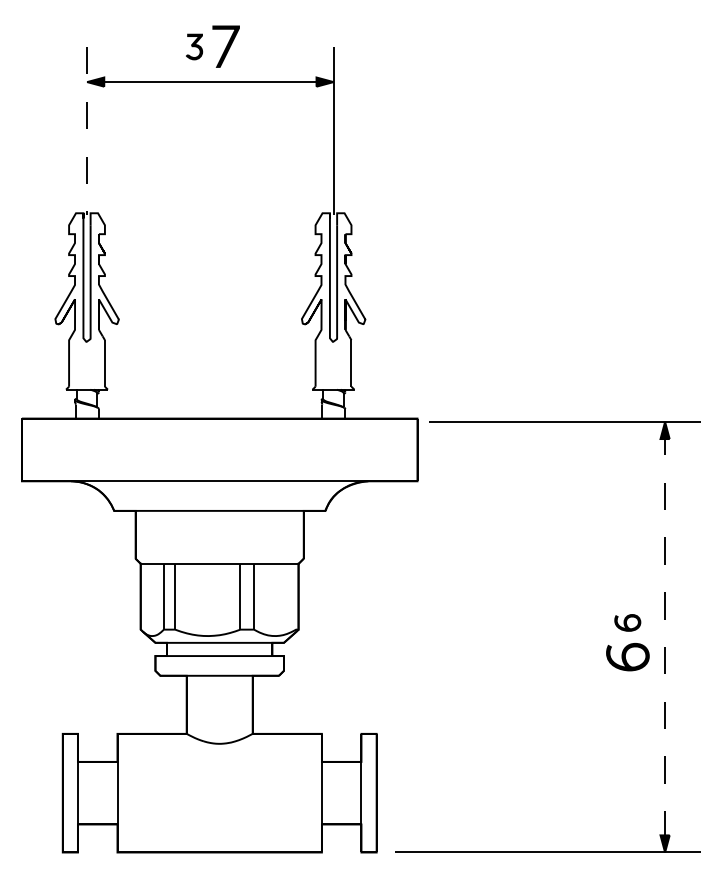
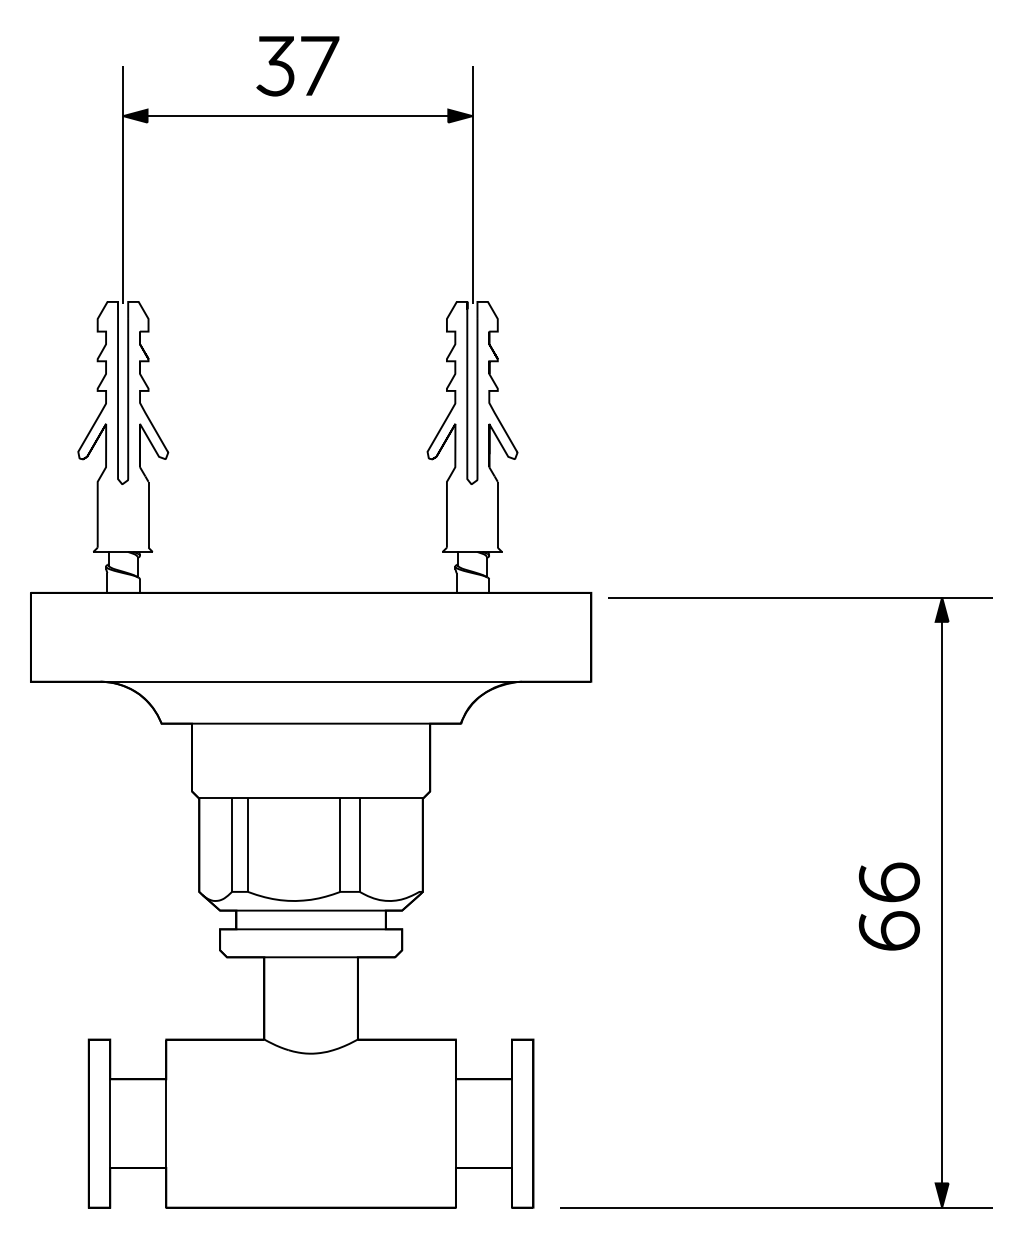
part: (194, 47) -> (275, 66), size x1.67
line: (87, 131) -> (123, 185), dashed -> solid
part: (627, 623) -> (888, 882), size x1.67
line: (665, 637) -> (942, 902), dashed -> solid

